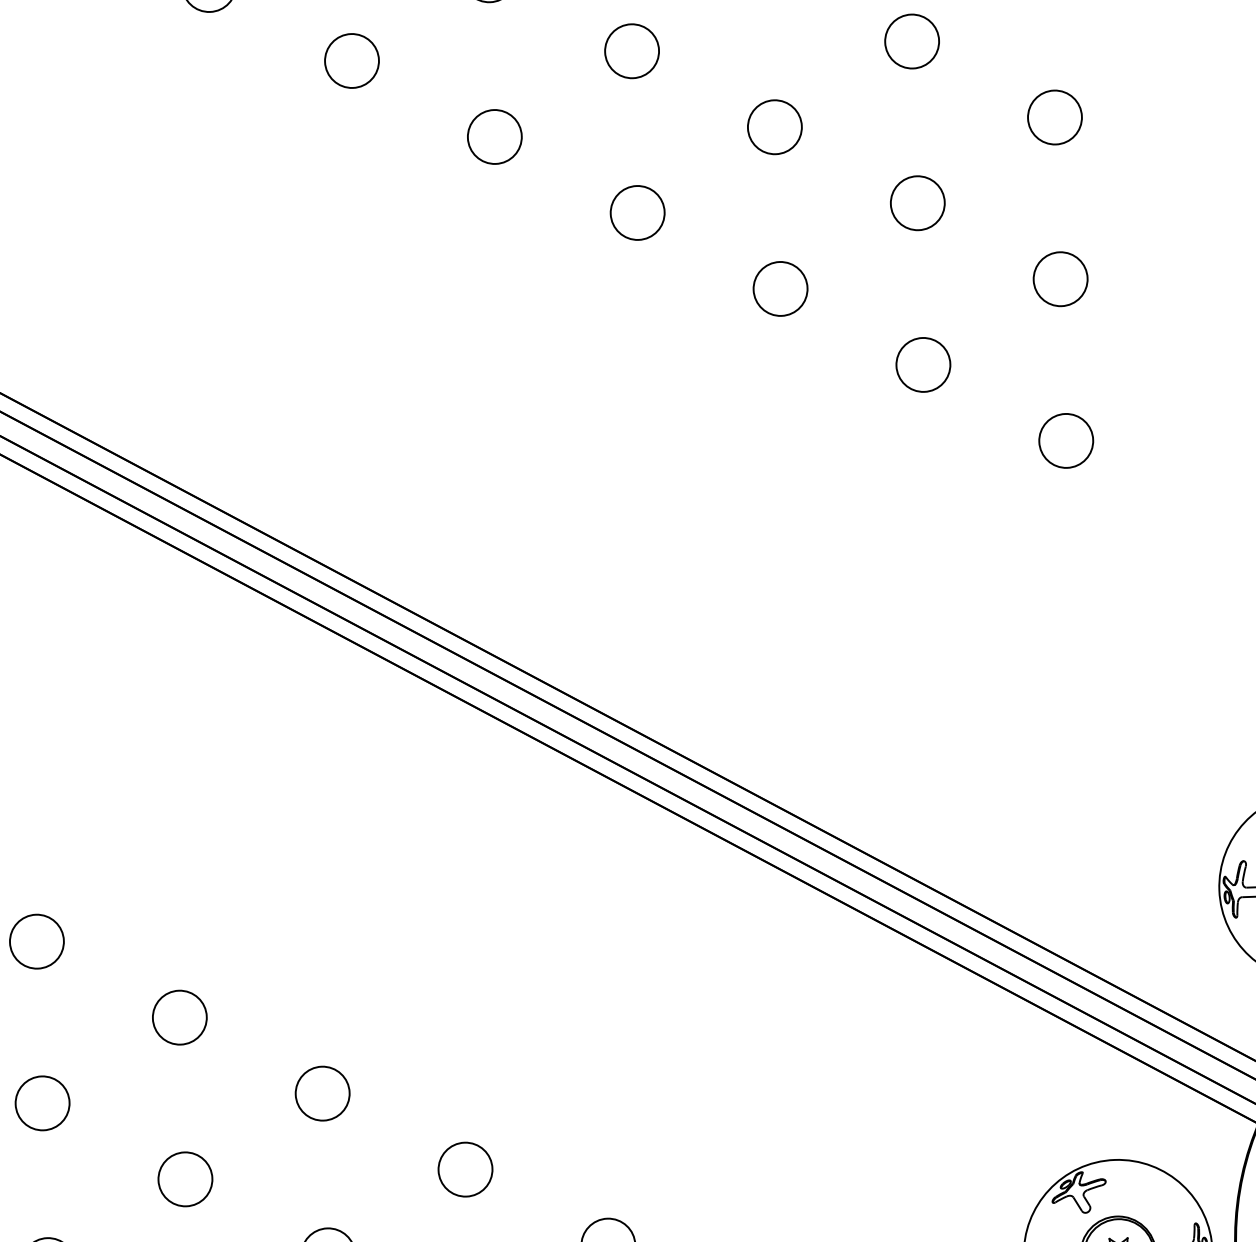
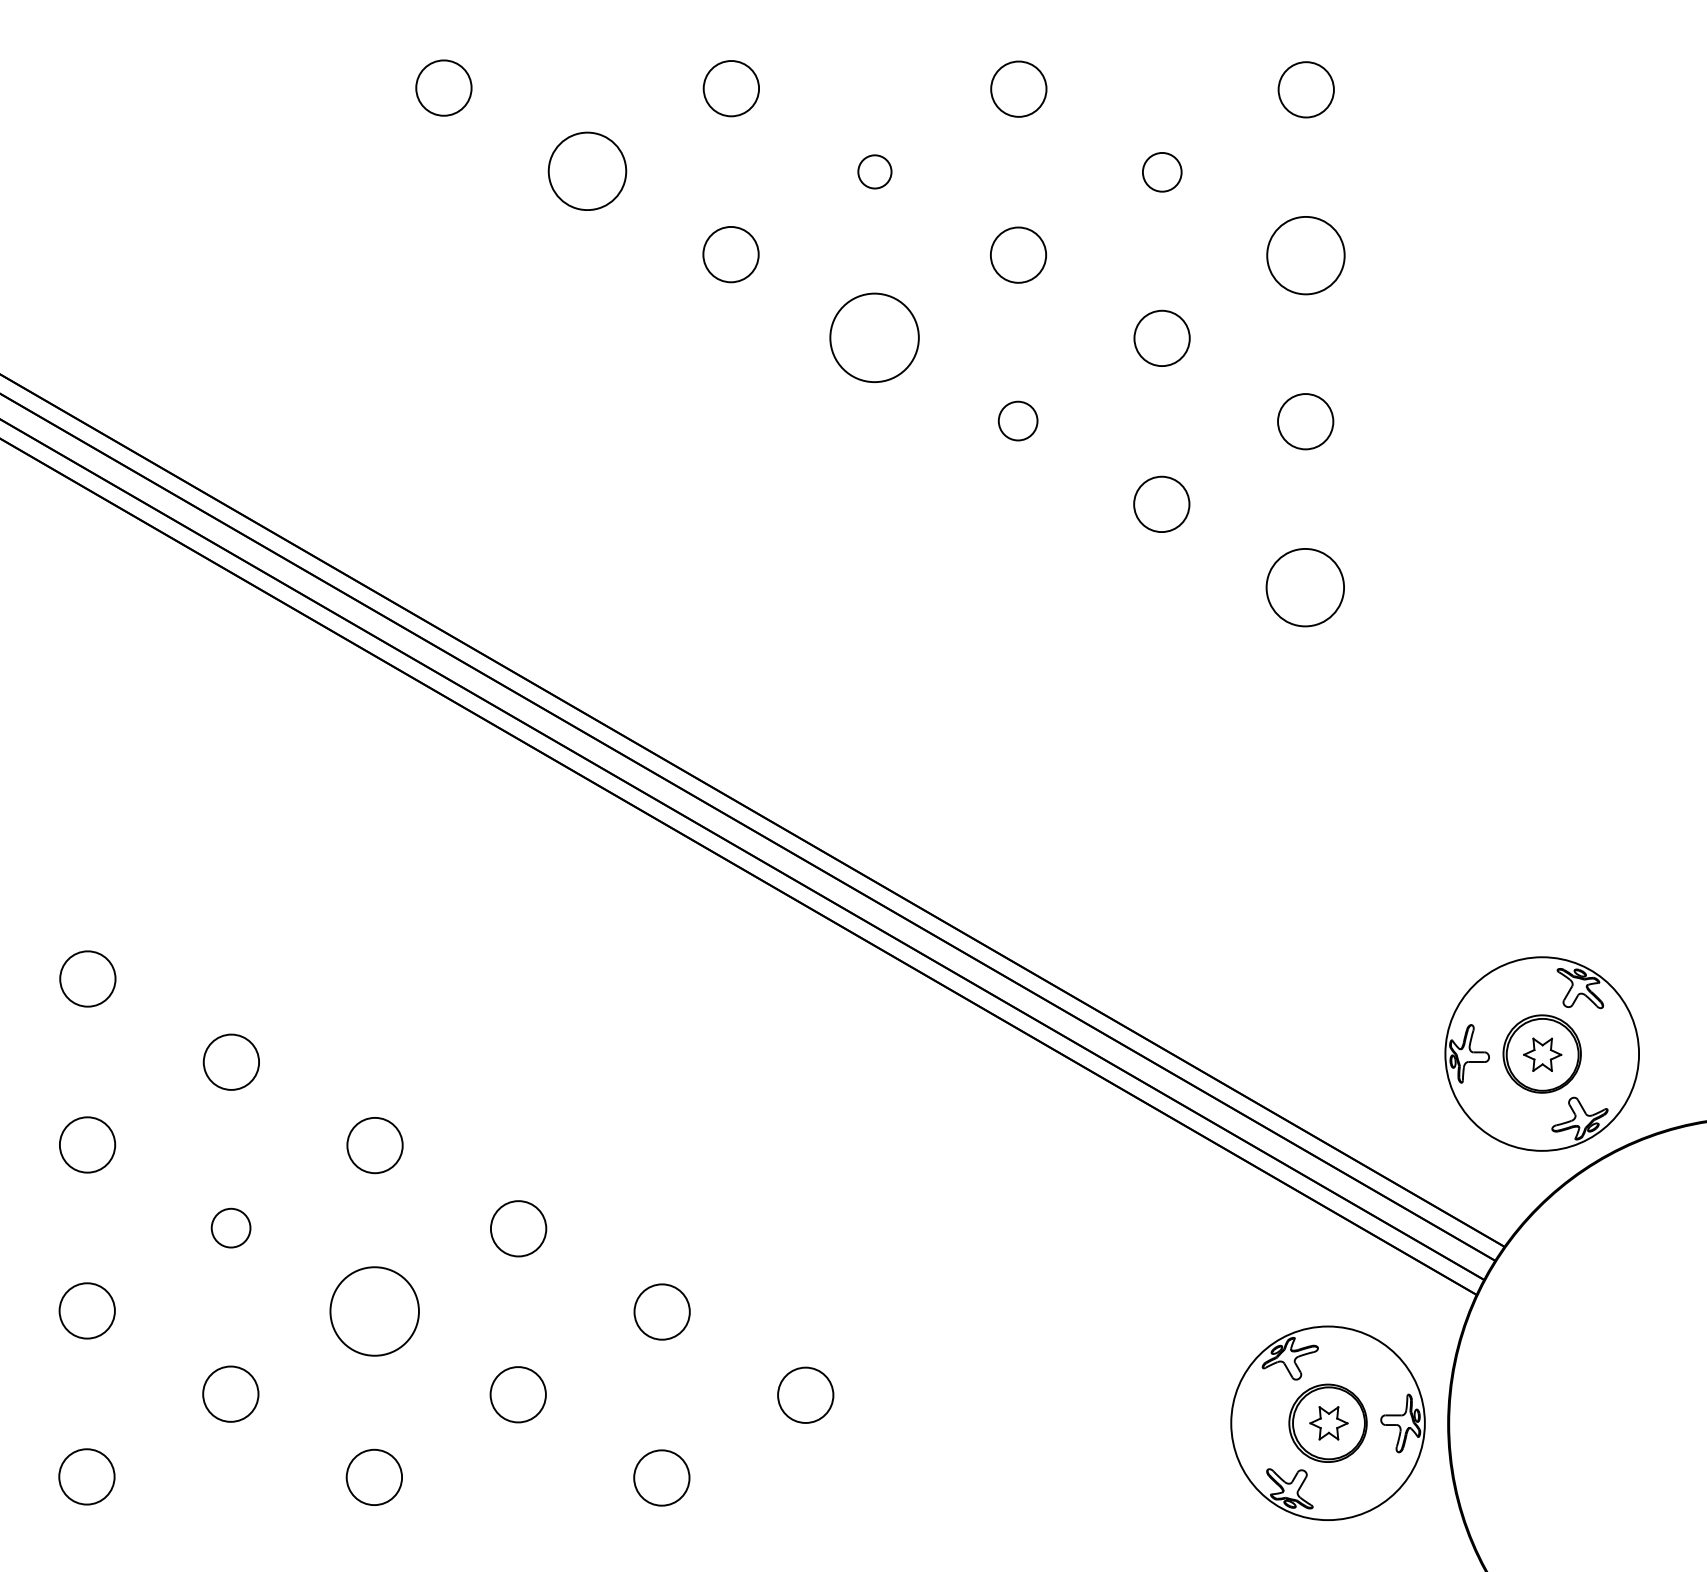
circle: (911, 40) -> (1161, 171), size x0.7
circle: (631, 50) -> (874, 171), size x0.6
circle: (352, 61) -> (587, 171), size x1.4
circle: (1054, 117) -> (1305, 255), size x1.4
circle: (637, 212) -> (874, 337), size x1.6
circle: (779, 288) -> (1017, 420), size x0.7
circle: (1066, 440) -> (1305, 587), size x1.4
circle: (41, 1102) -> (230, 1227), size x0.7
circle: (185, 1179) -> (374, 1311), size x1.6

